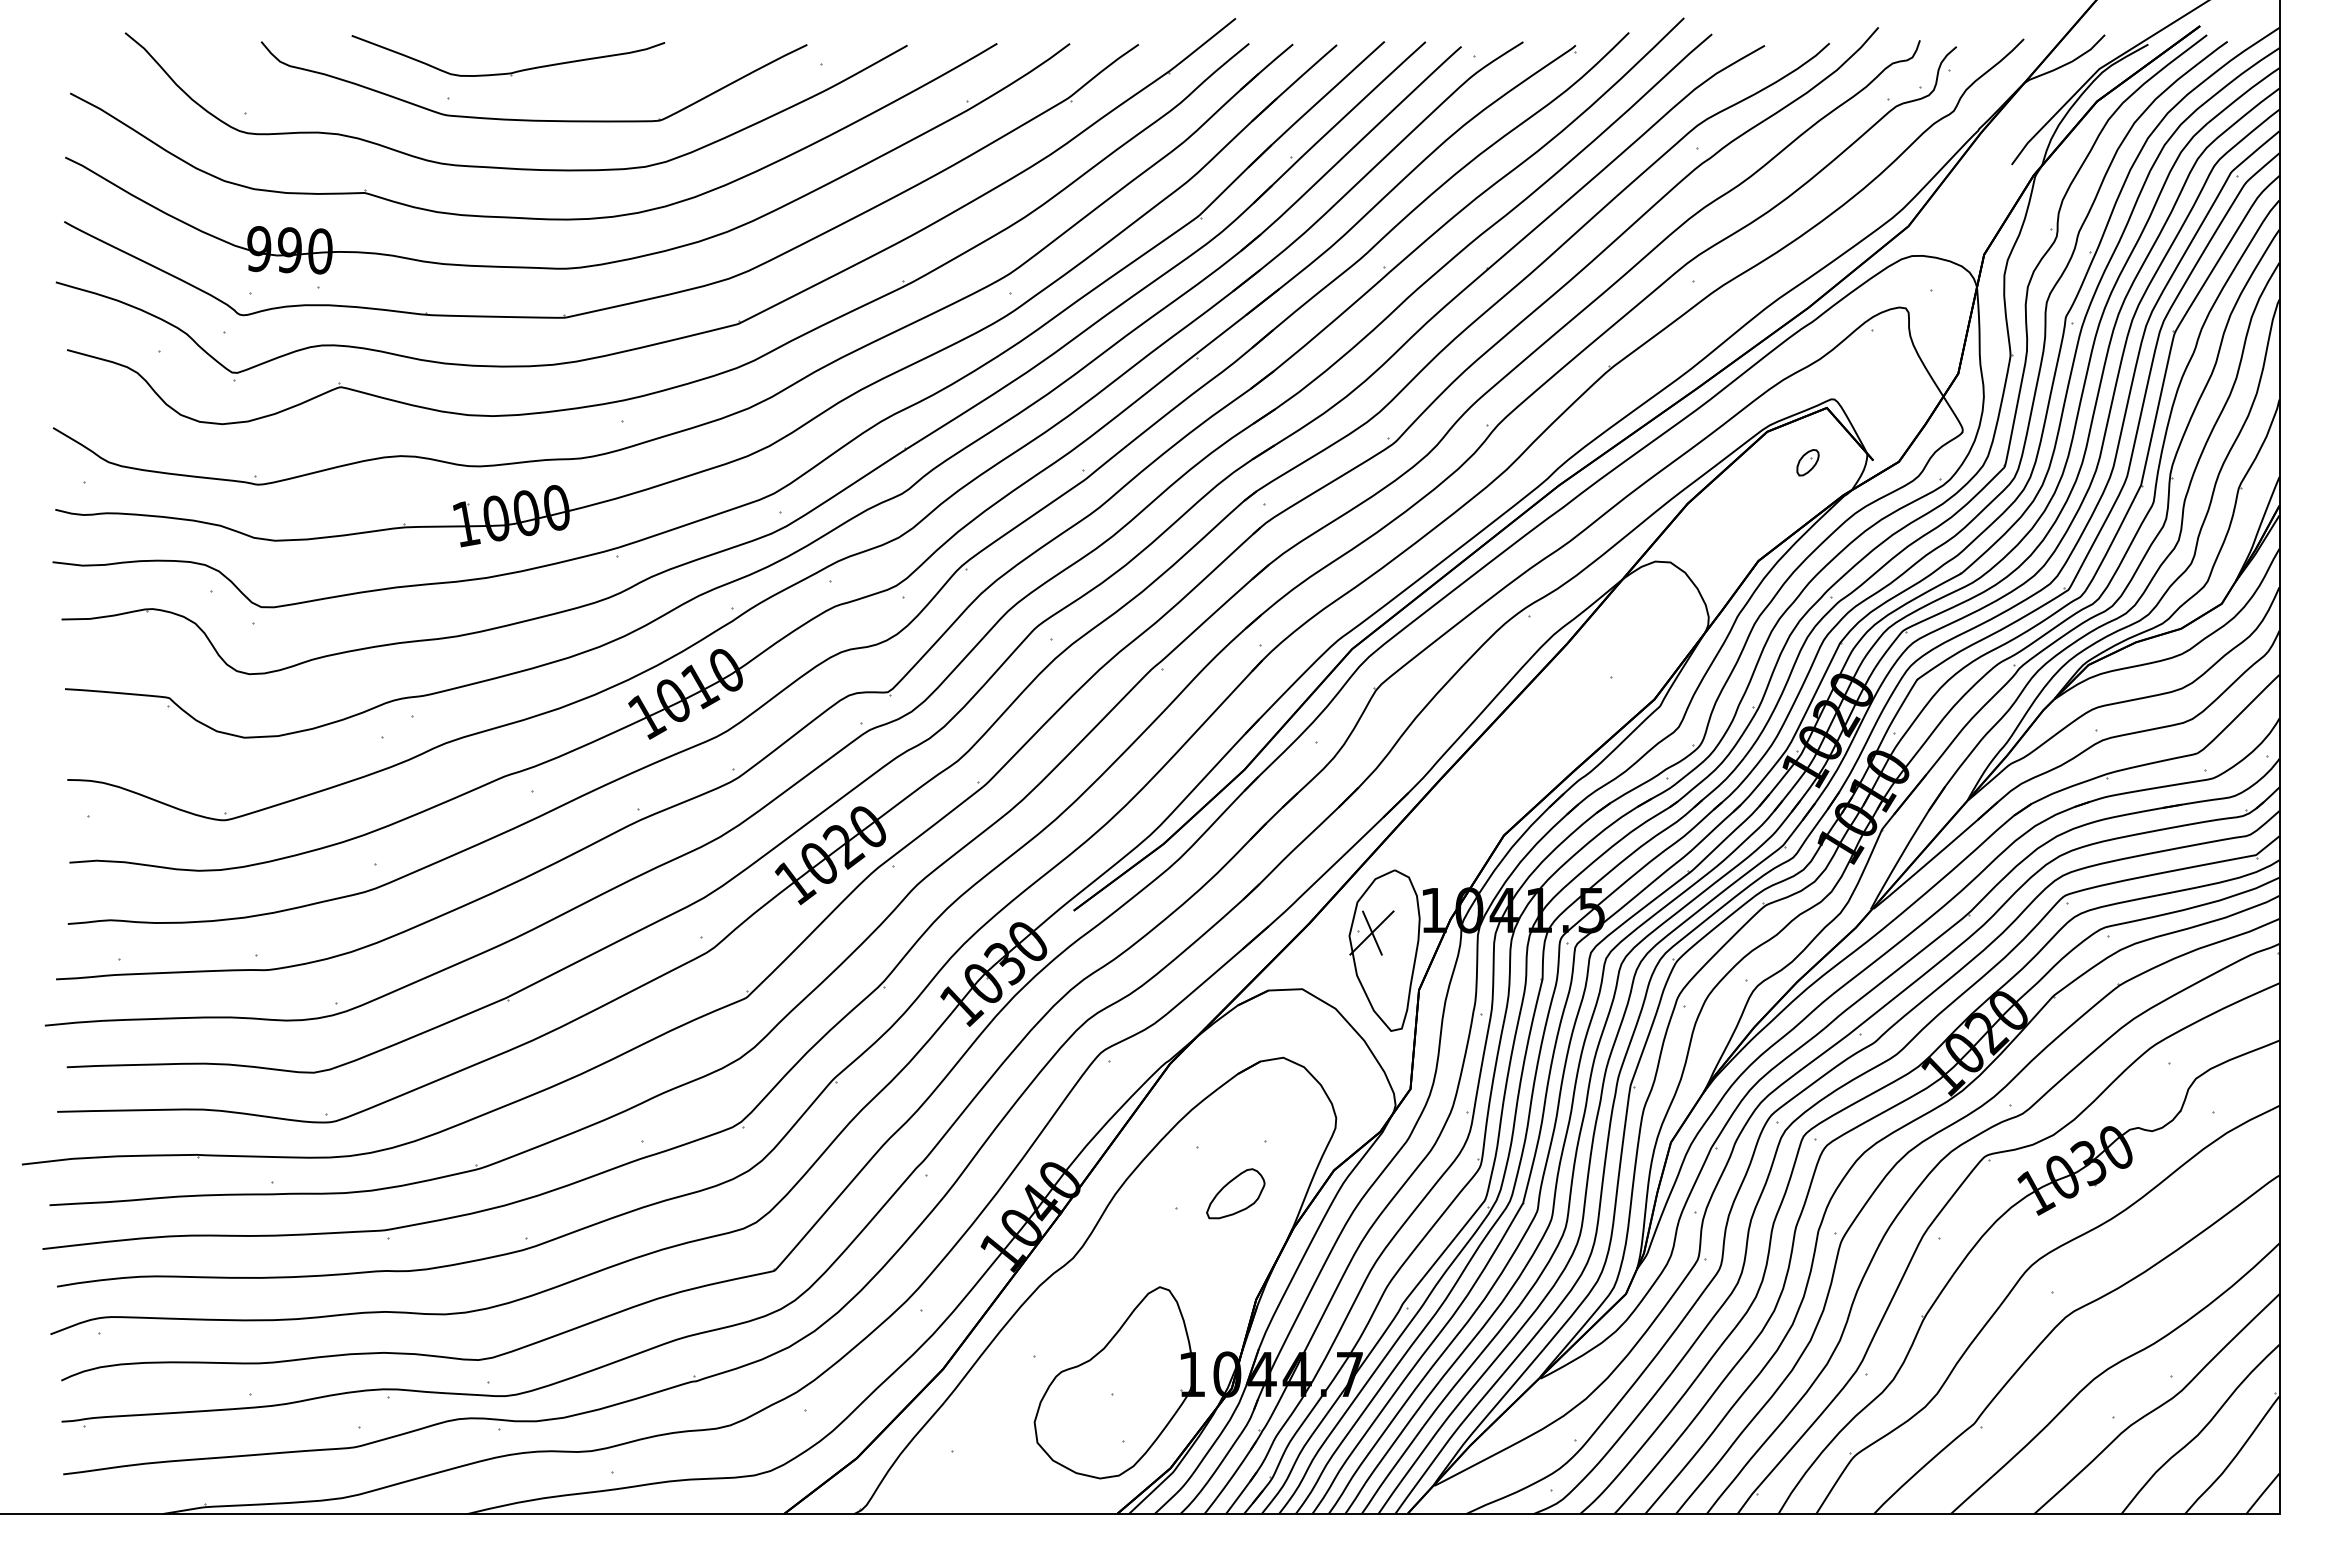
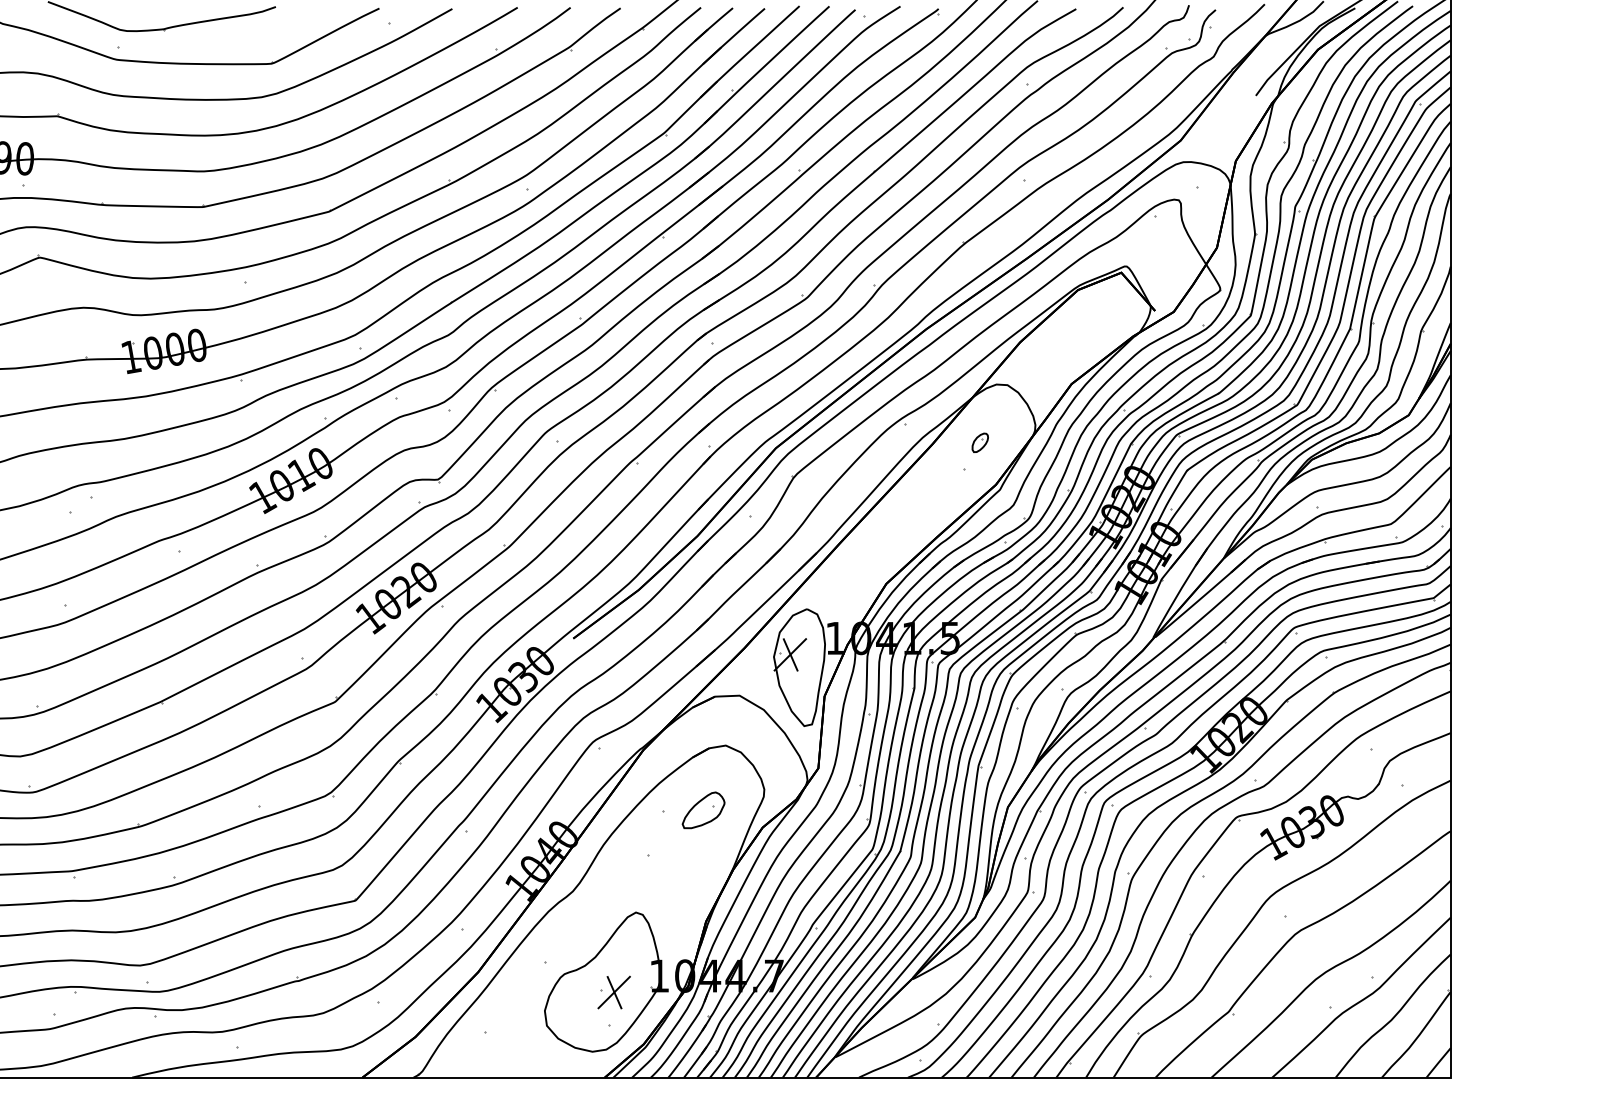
part: (1807, 462) -> (979, 442), moved
part: (1235, 1193) -> (703, 810), moved
part: (1129, 1396) -> (613, 992), added

